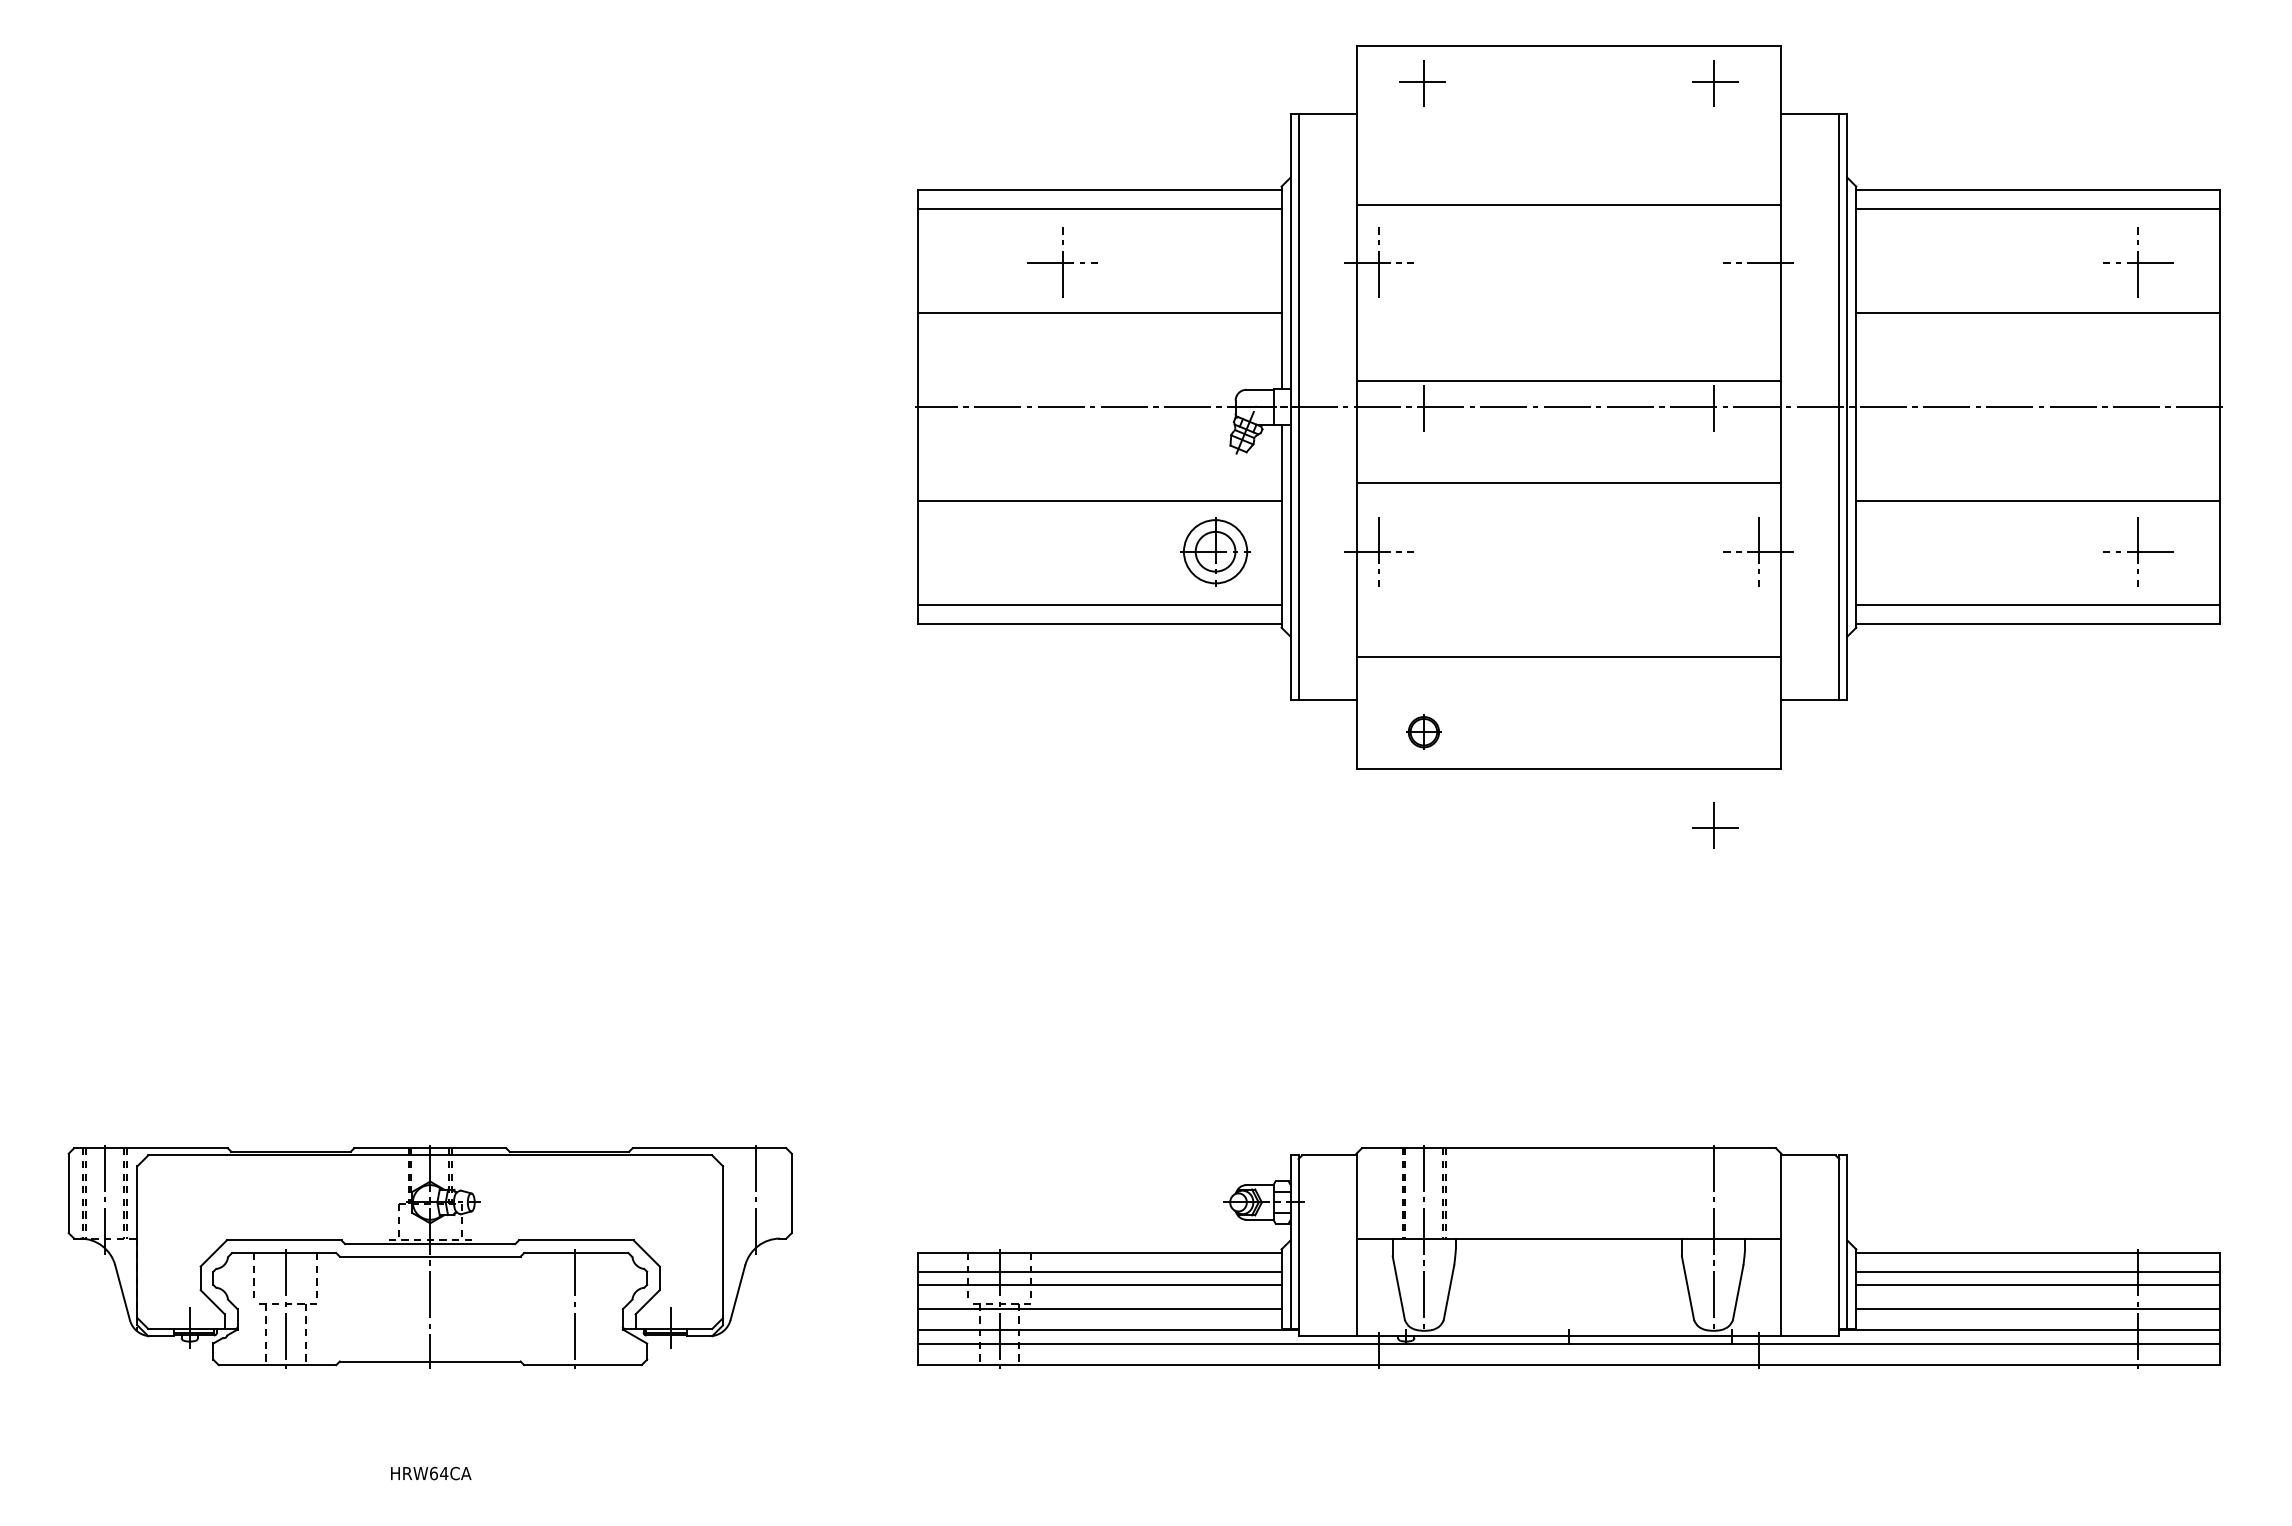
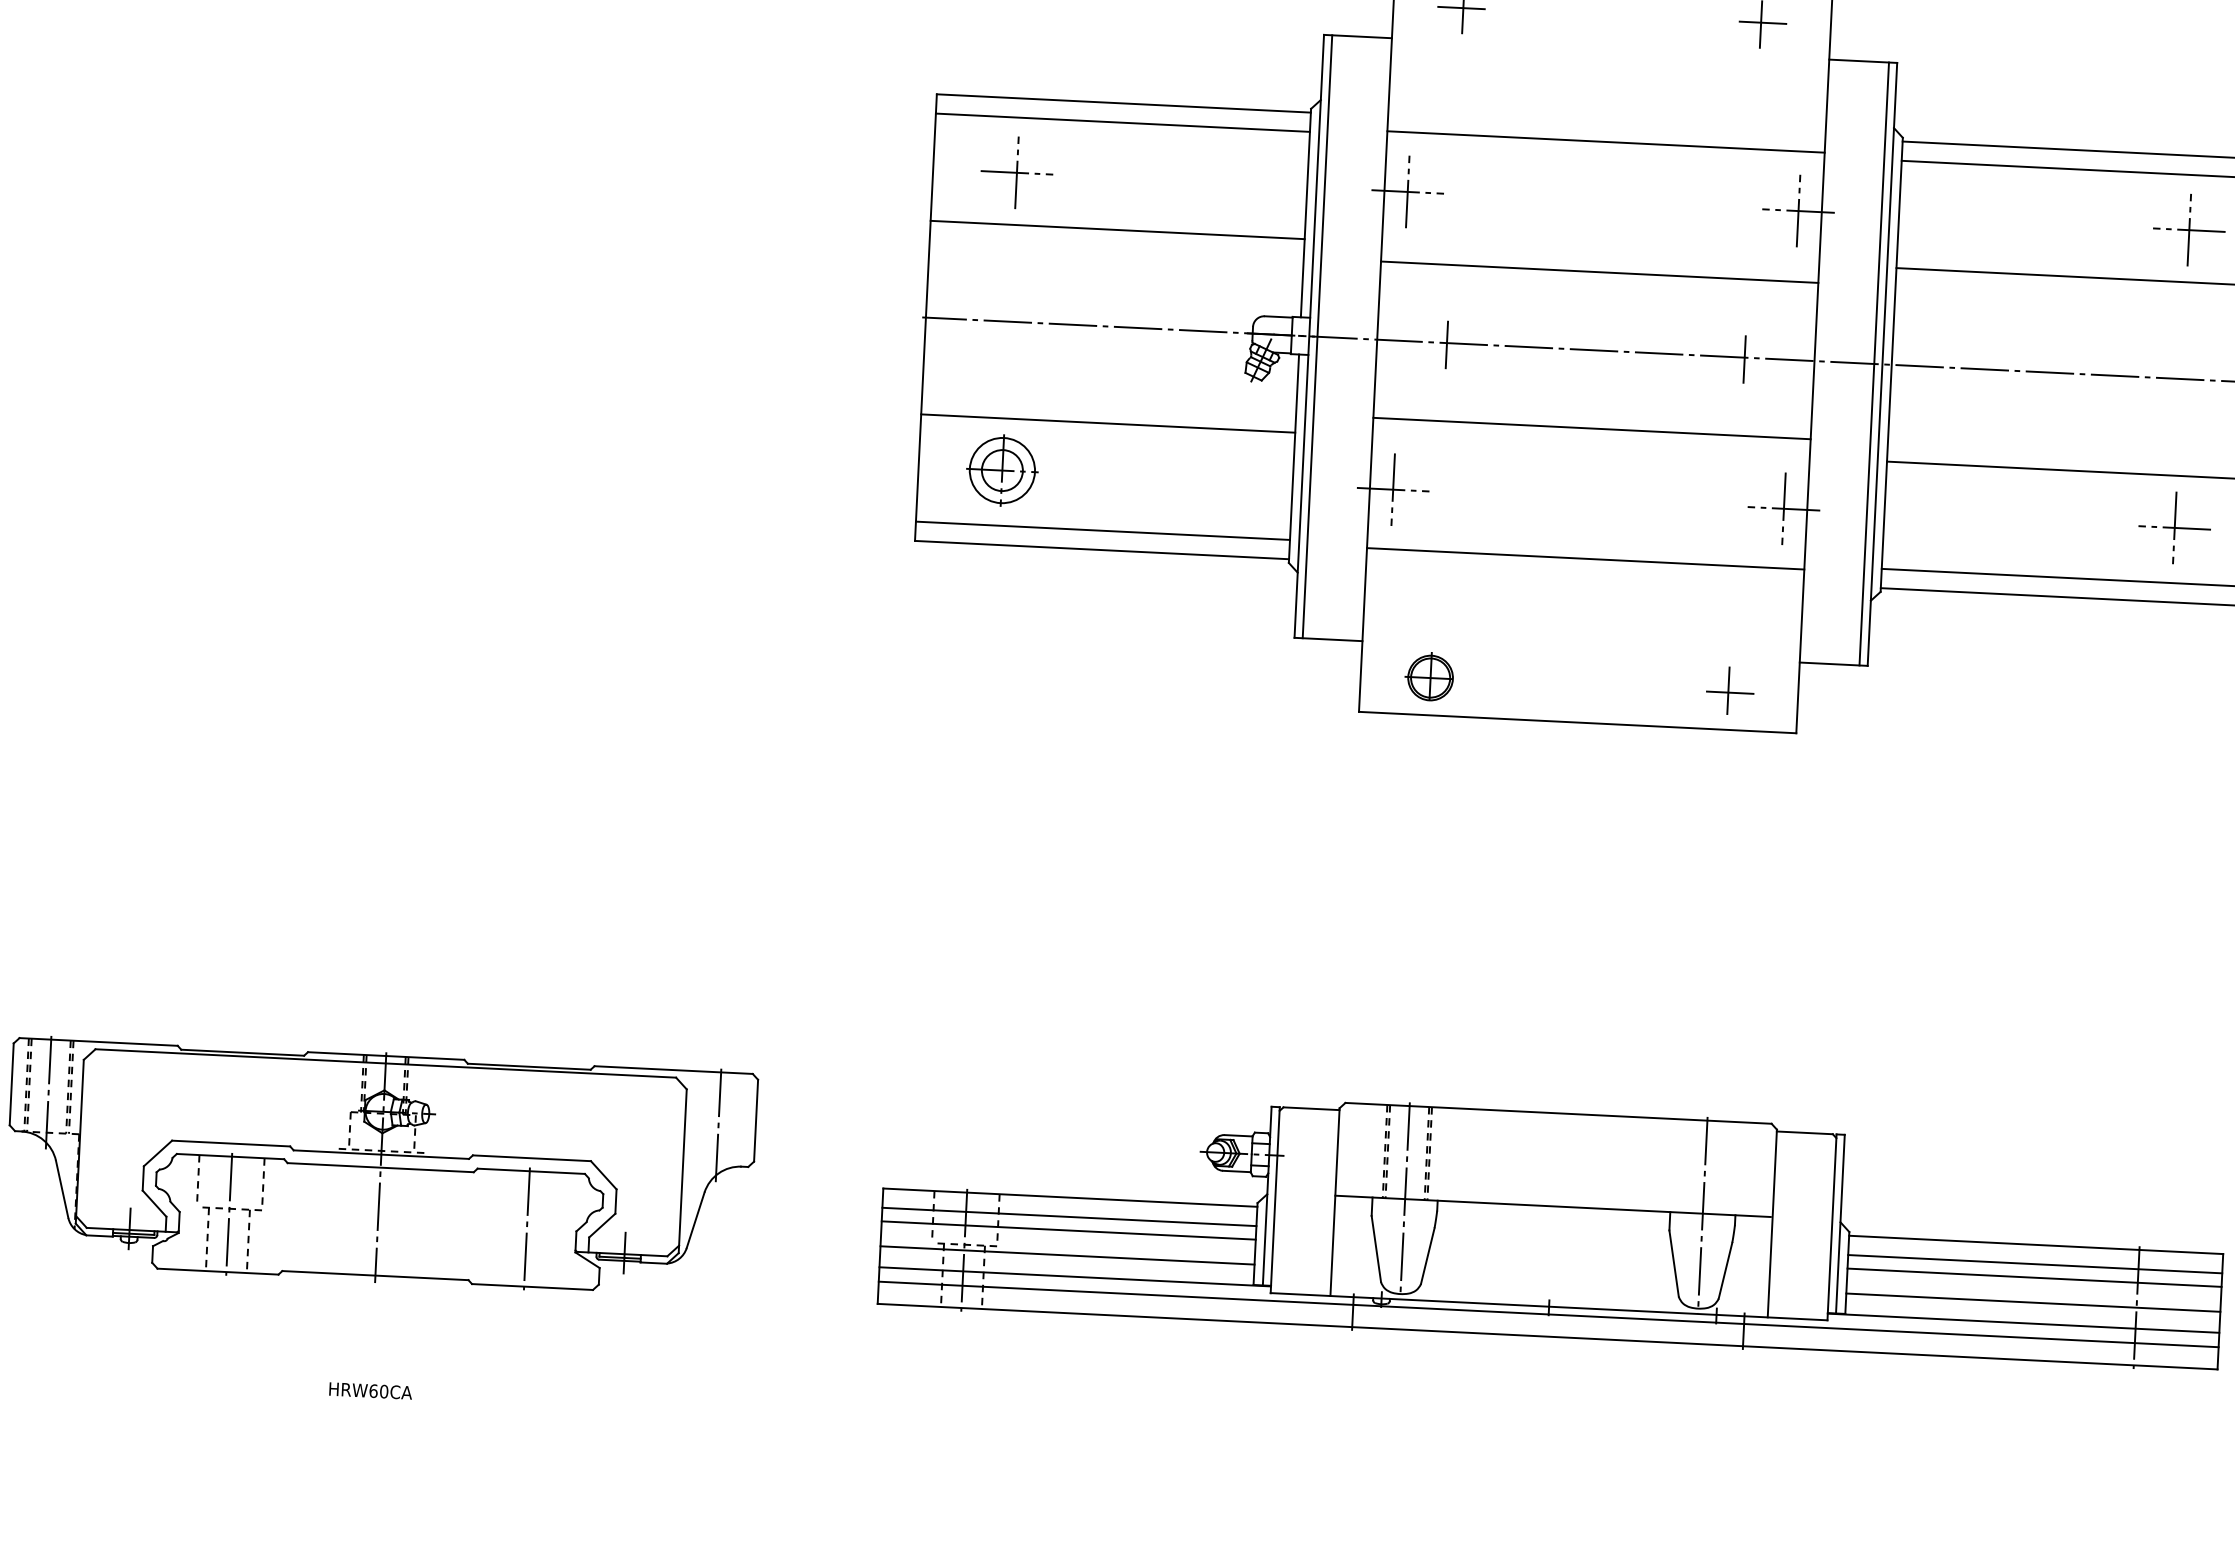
part: (1062, 262) -> (1016, 172), moved
line: (1758, 262) -> (1798, 210), added
line: (1568, 381) -> (1599, 272), moved
part: (1215, 551) -> (1002, 470), moved
line: (1568, 656) -> (1585, 558), moved
part: (1422, 731) -> (1428, 676), size x1.43
part: (1715, 825) -> (1730, 690), moved
text: (444, 1473) -> (384, 1391), HRW64CA -> HRW60CA

